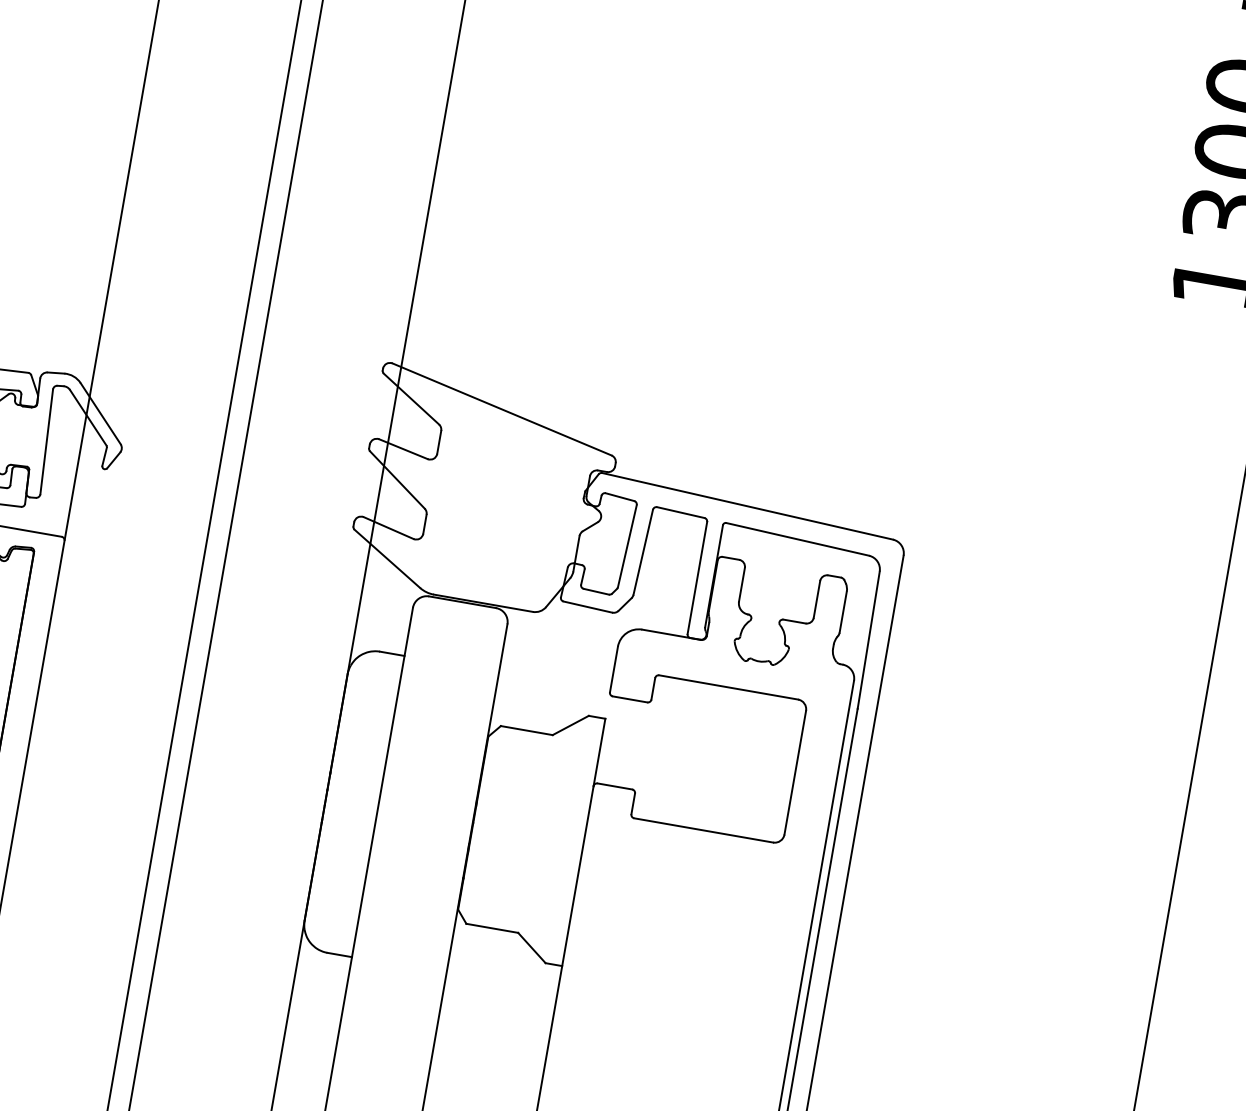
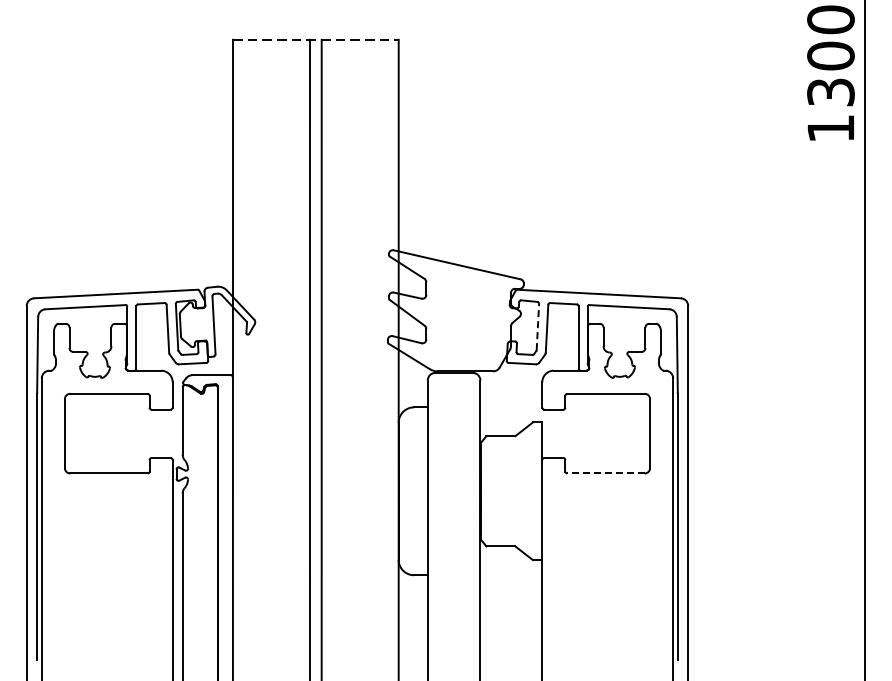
line: (626, 545) -> (537, 326), solid -> dashed
line: (704, 830) -> (606, 473), solid -> dashed

